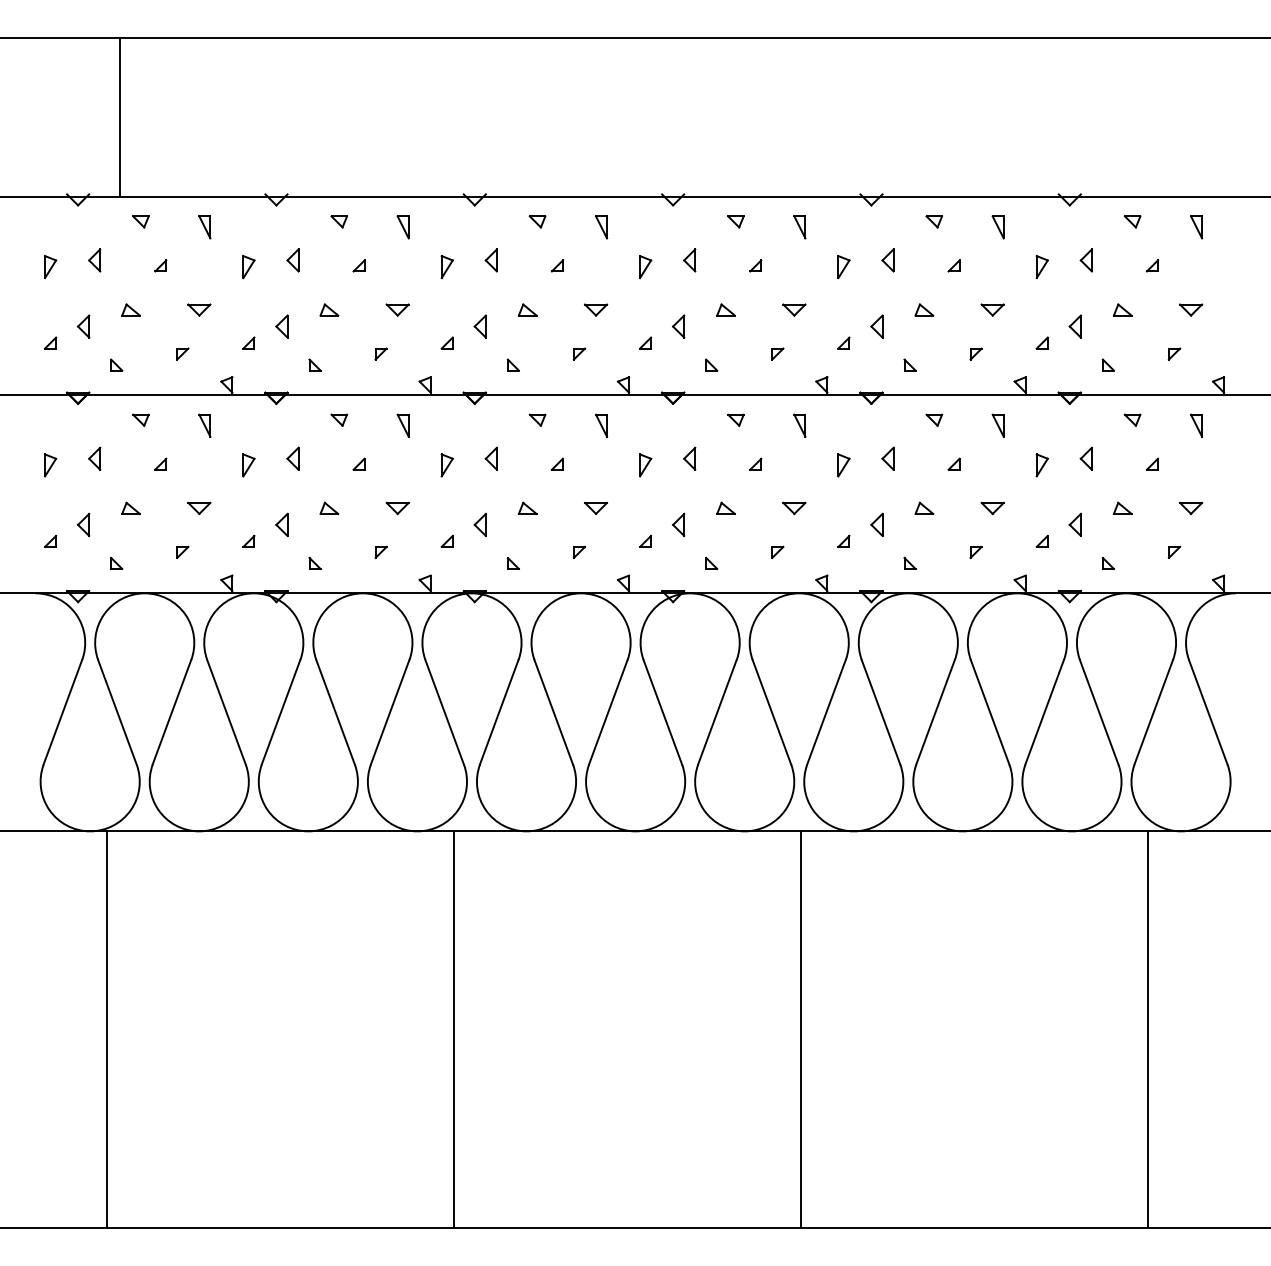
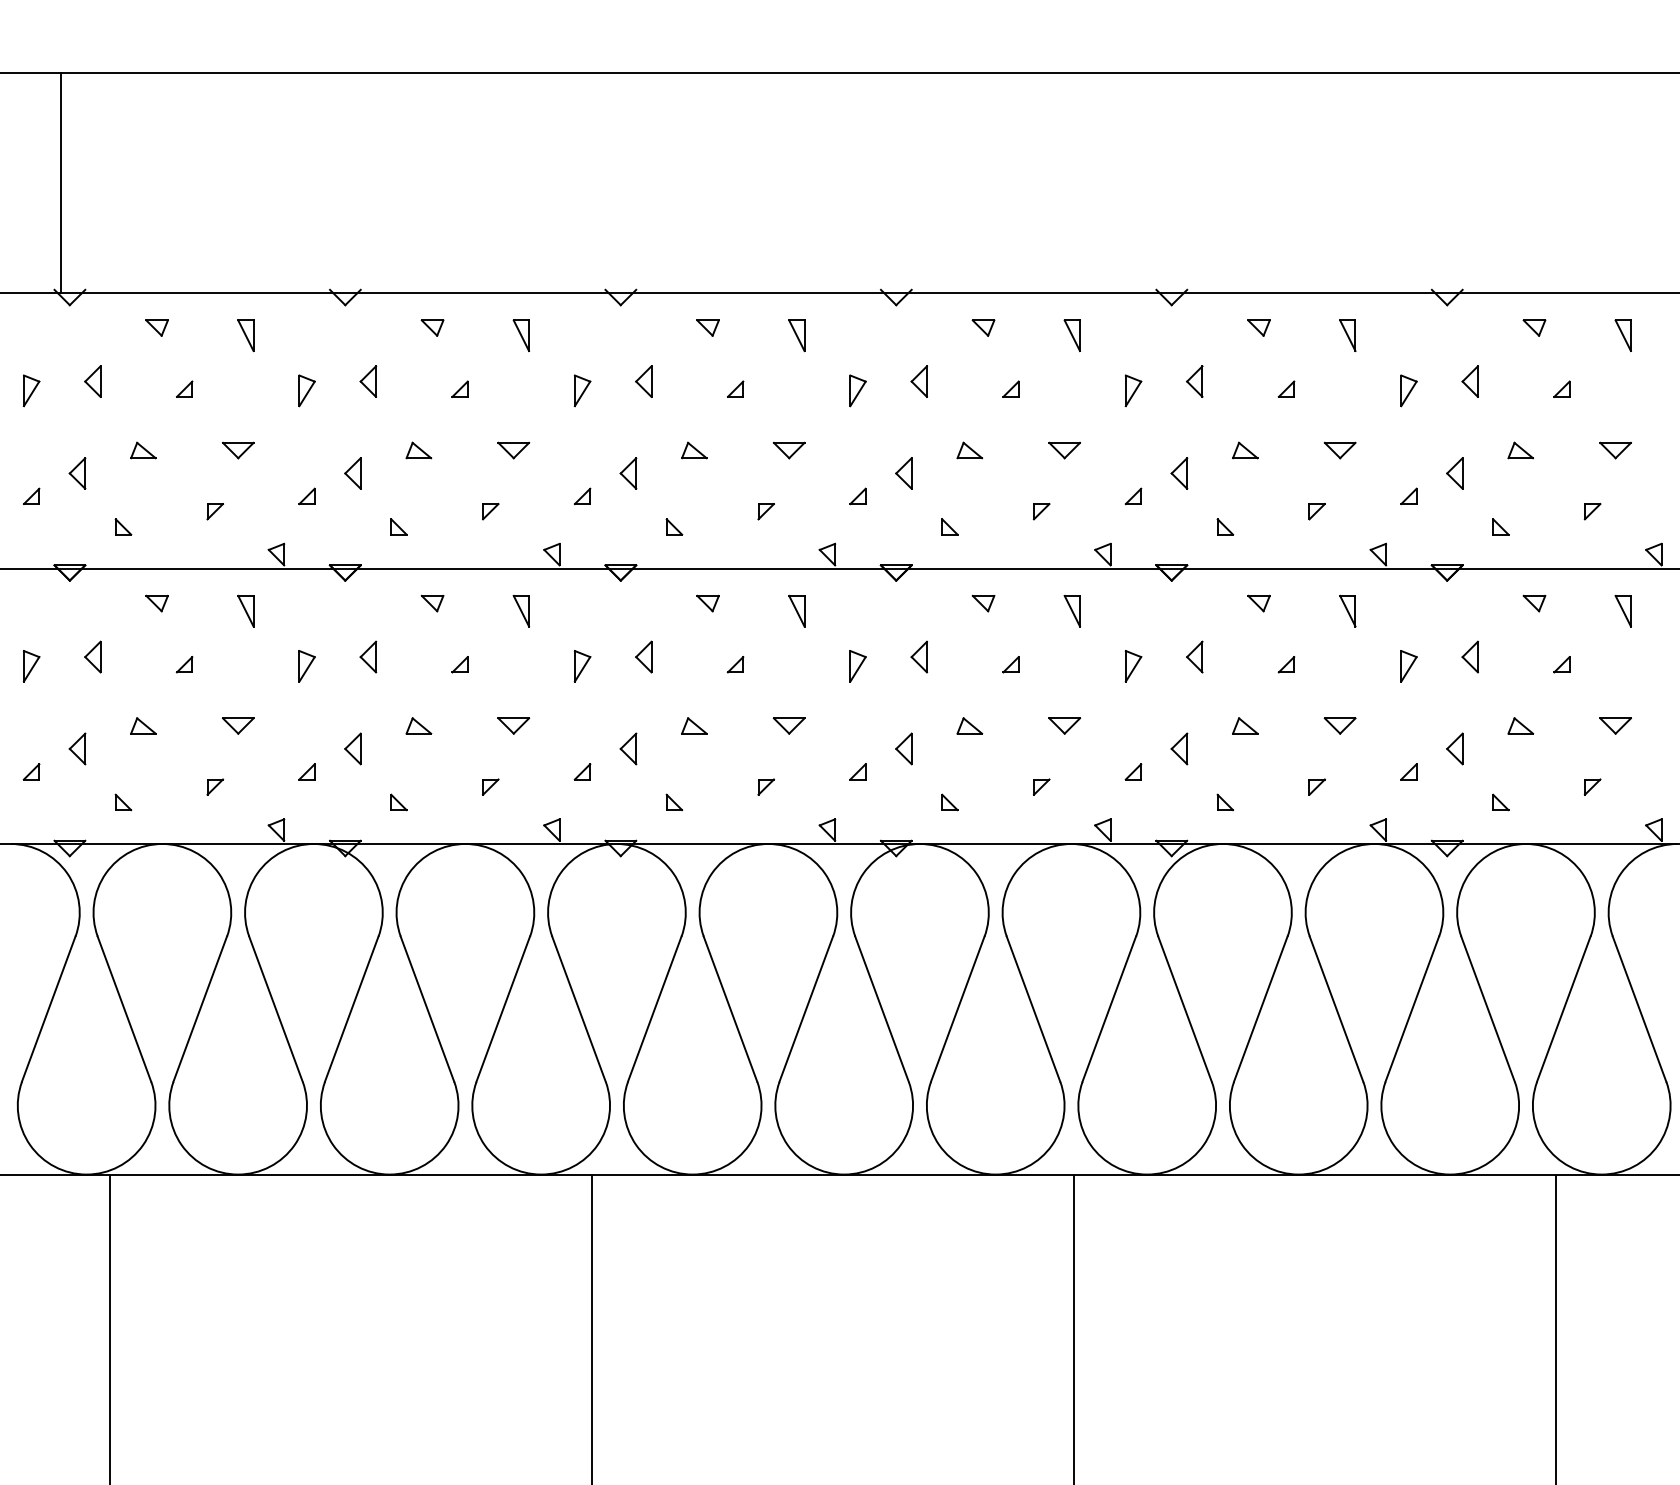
line: (119, 117) -> (60, 183), moved

